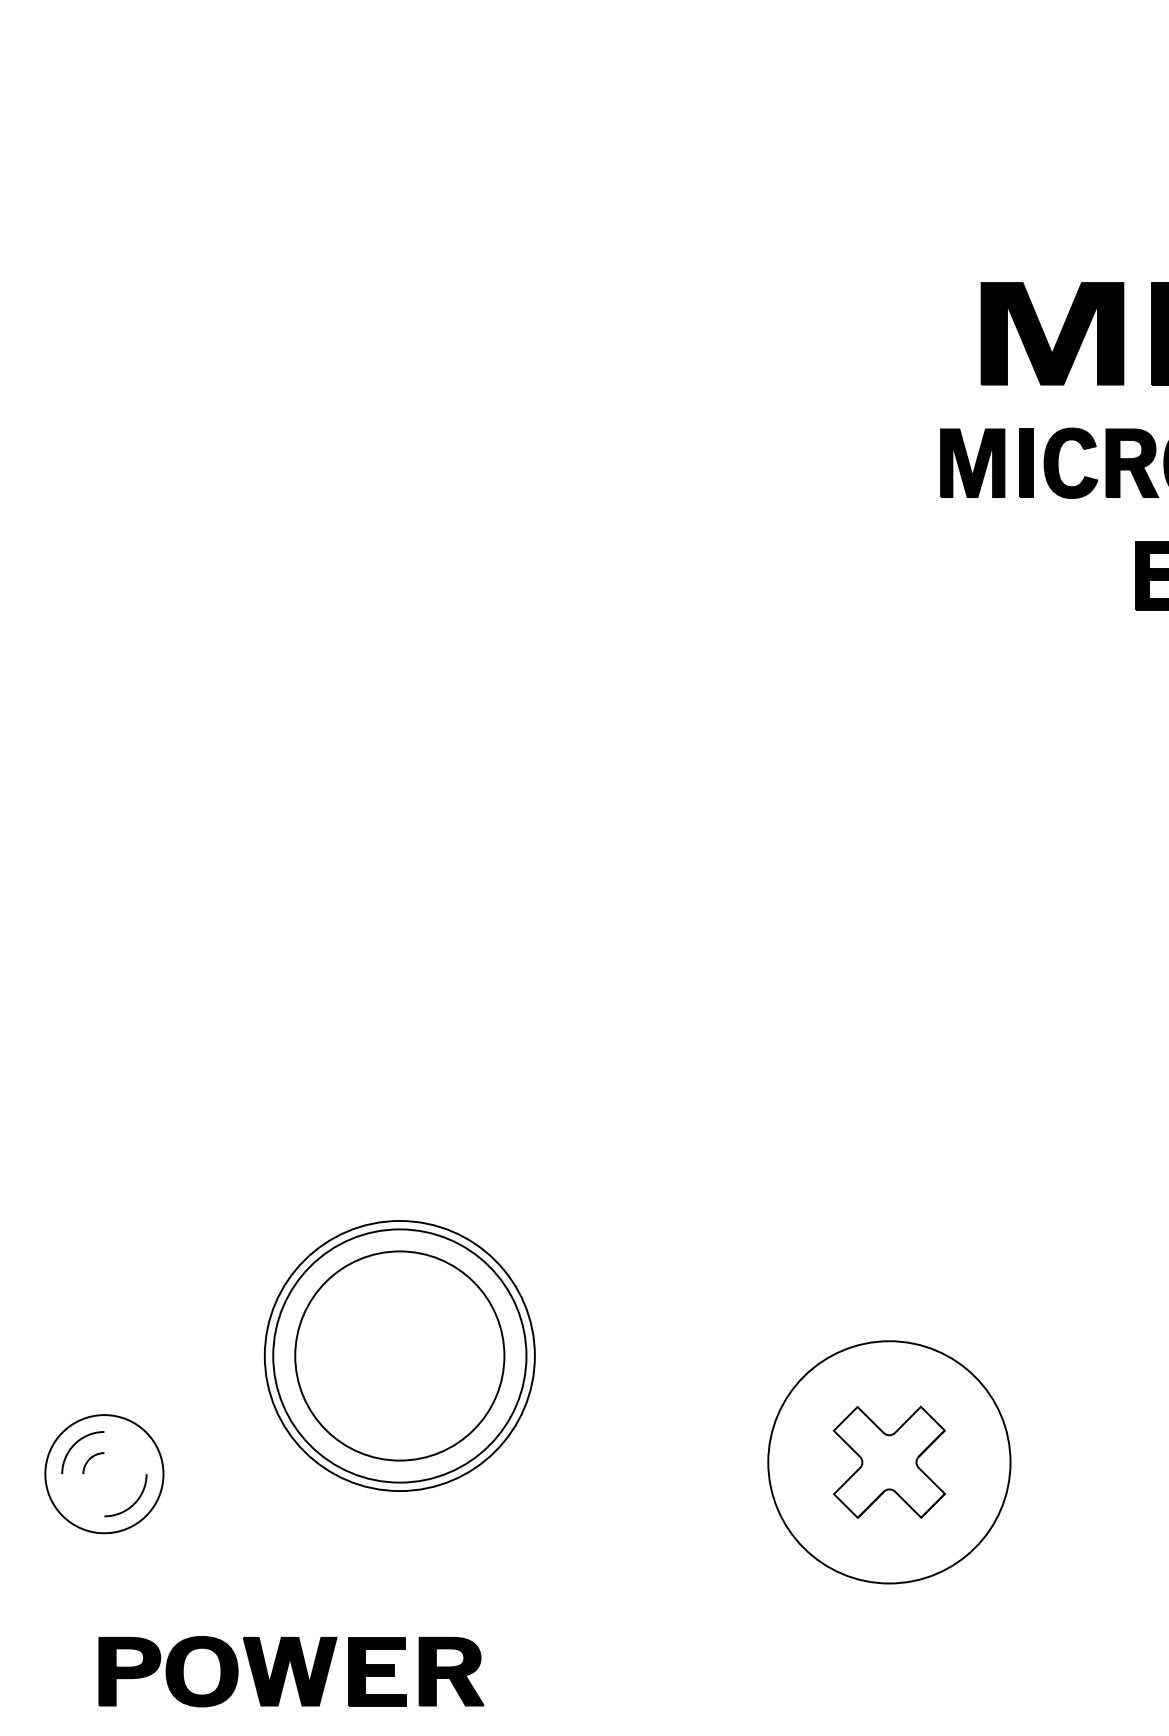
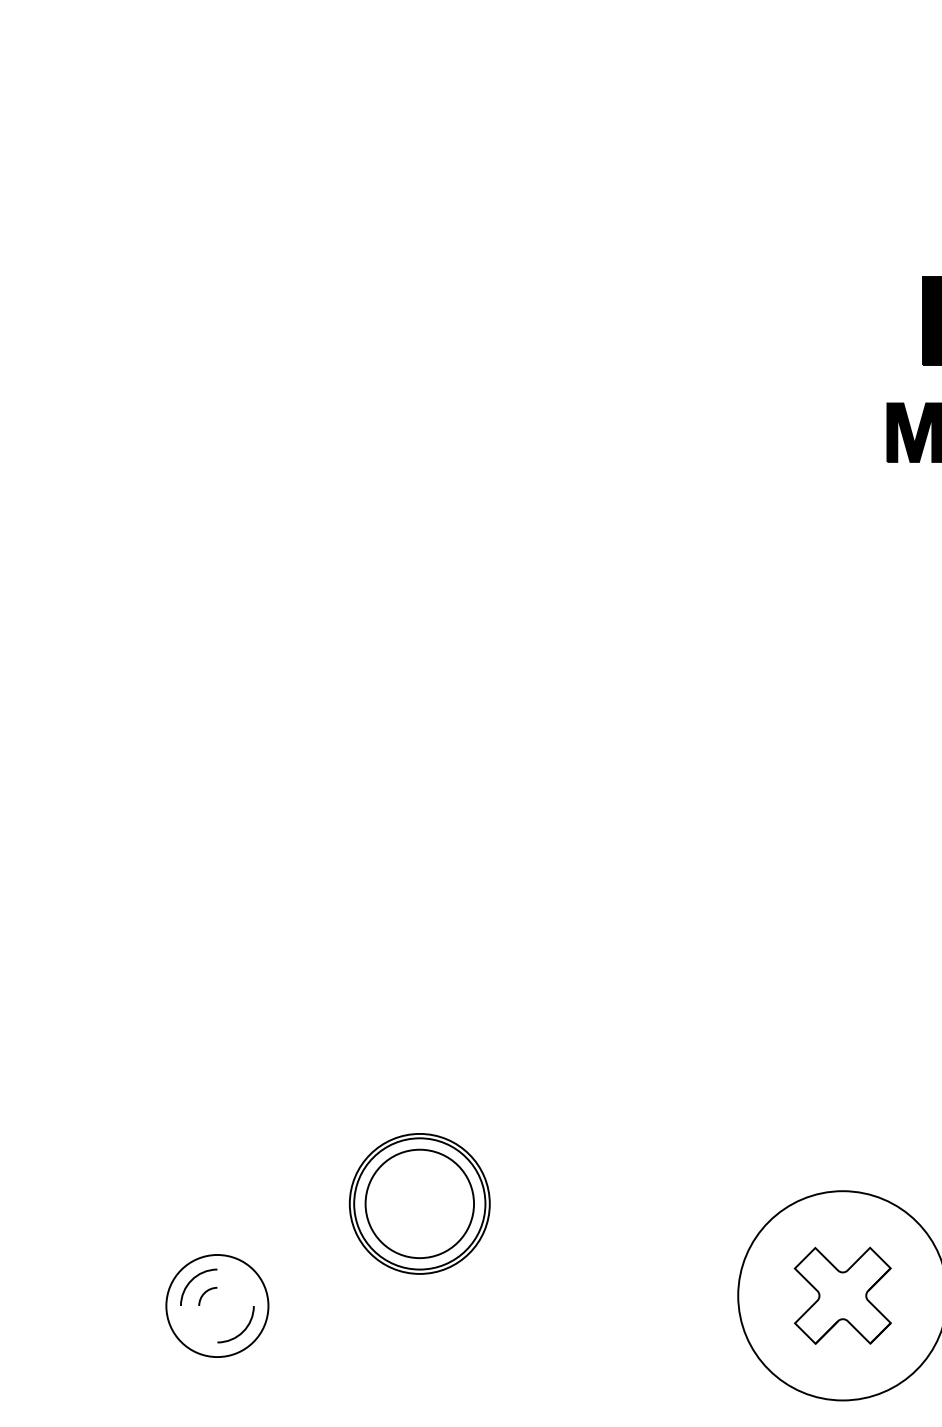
part: (399, 1355) -> (419, 1203), size x0.6
part: (104, 1474) -> (217, 1306), moved

